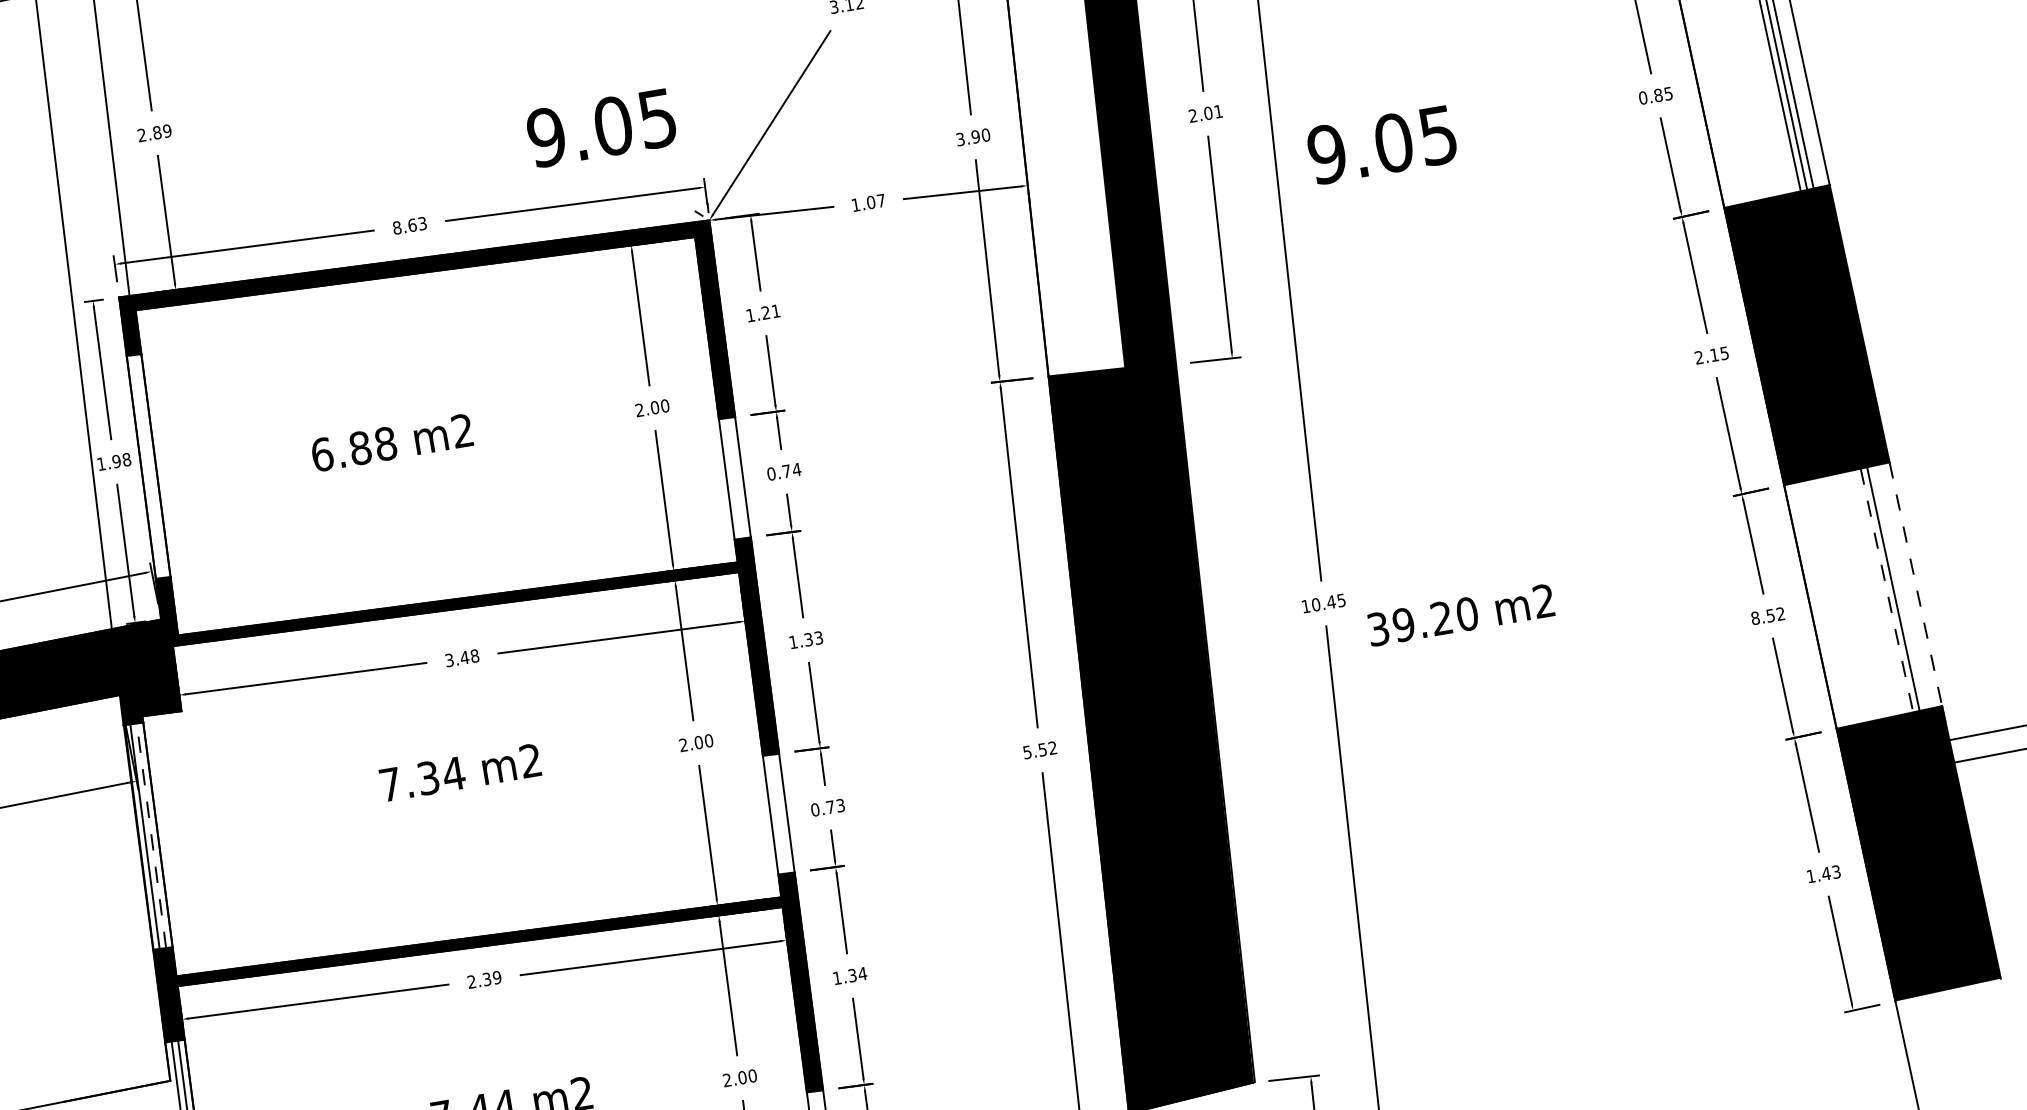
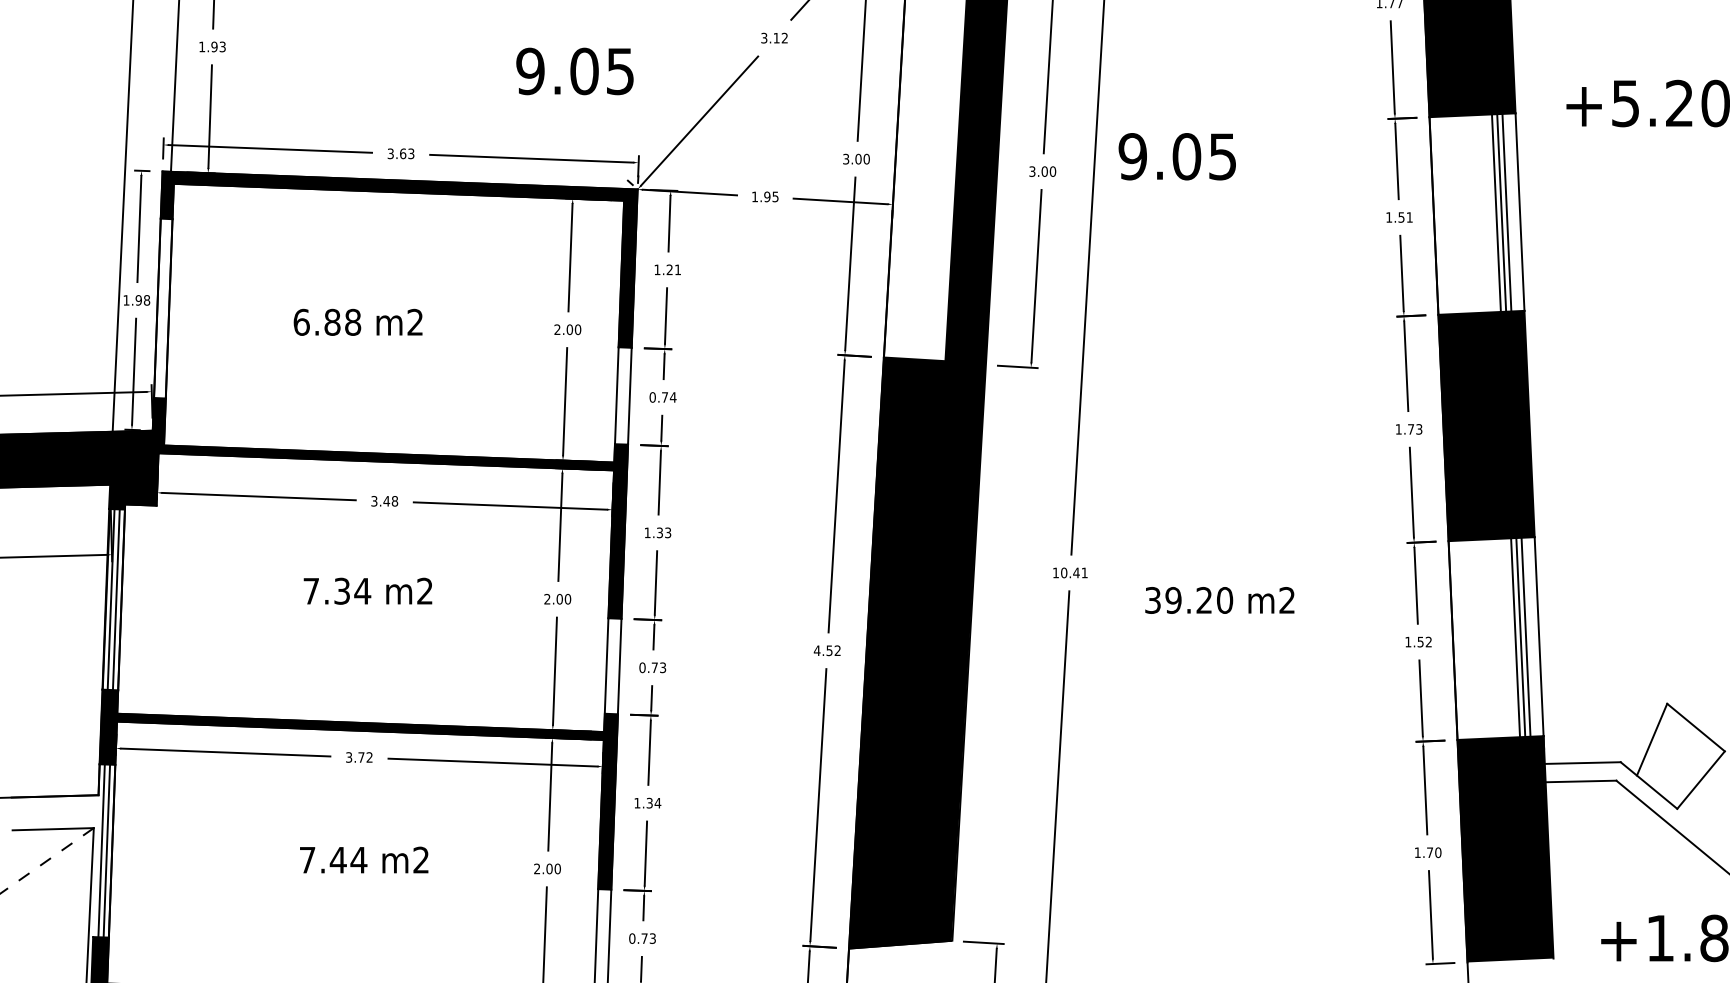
text: (1655, 95) -> (1399, 217), 0.85 -> 1.51
text: (1205, 113) -> (1042, 171), 2.01 -> 3.00
text: (600, 128) -> (574, 71), moved
text: (154, 132) -> (212, 46), 2.89 -> 1.93
text: (975, 137) -> (858, 159), 3.90 -> 3.00
text: (1381, 144) -> (1176, 156), moved
text: (876, 201) -> (771, 196), 1.07 -> 1.95
text: (396, 227) -> (390, 153), 8.63 -> 3.63
text: (1711, 355) -> (1408, 429), 2.15 -> 1.73
line: (1916, 583) -> (1539, 636), dashed -> solid
line: (1898, 586) -> (1525, 636), added
line: (1886, 590) -> (1515, 637), dashed -> solid
text: (1341, 599) -> (1084, 572), 10.45 -> 10.41
text: (1460, 615) -> (1219, 600), moved
text: (1755, 617) -> (1408, 641), 8.52 -> 1.52
text: (1026, 752) -> (816, 650), 5.52 -> 4.52
line: (151, 835) -> (116, 599), dashed -> solid
text: (1830, 872) -> (1433, 852), 1.43 -> 1.70
text: (484, 979) -> (359, 757), 2.39 -> 3.72

